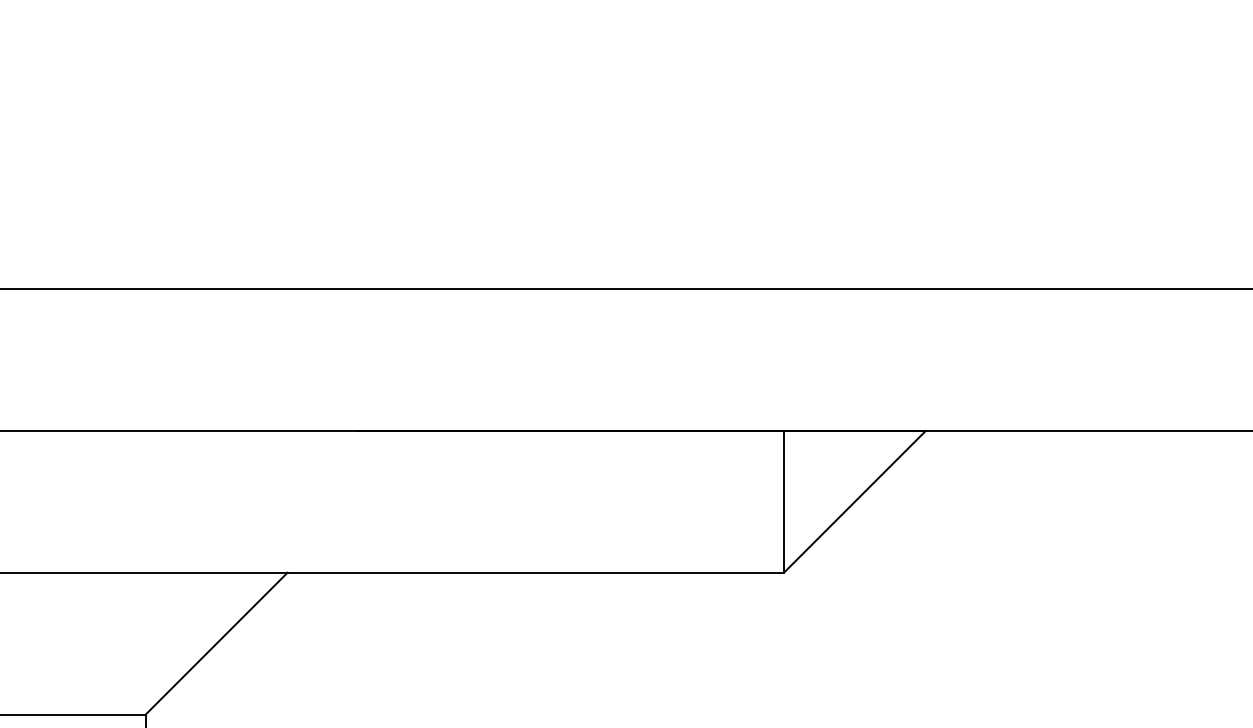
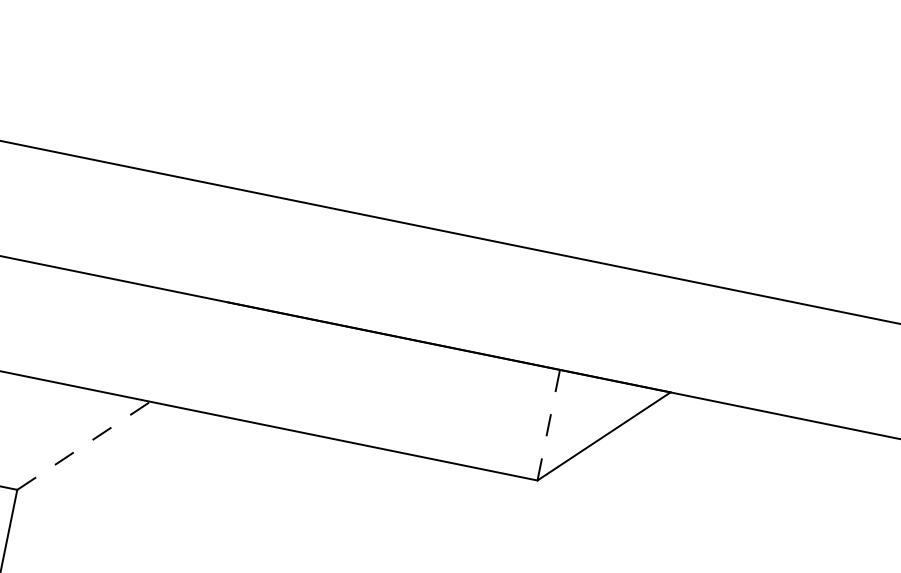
line: (783, 501) -> (548, 424), solid -> dashed
line: (216, 643) -> (83, 445), solid -> dashed

